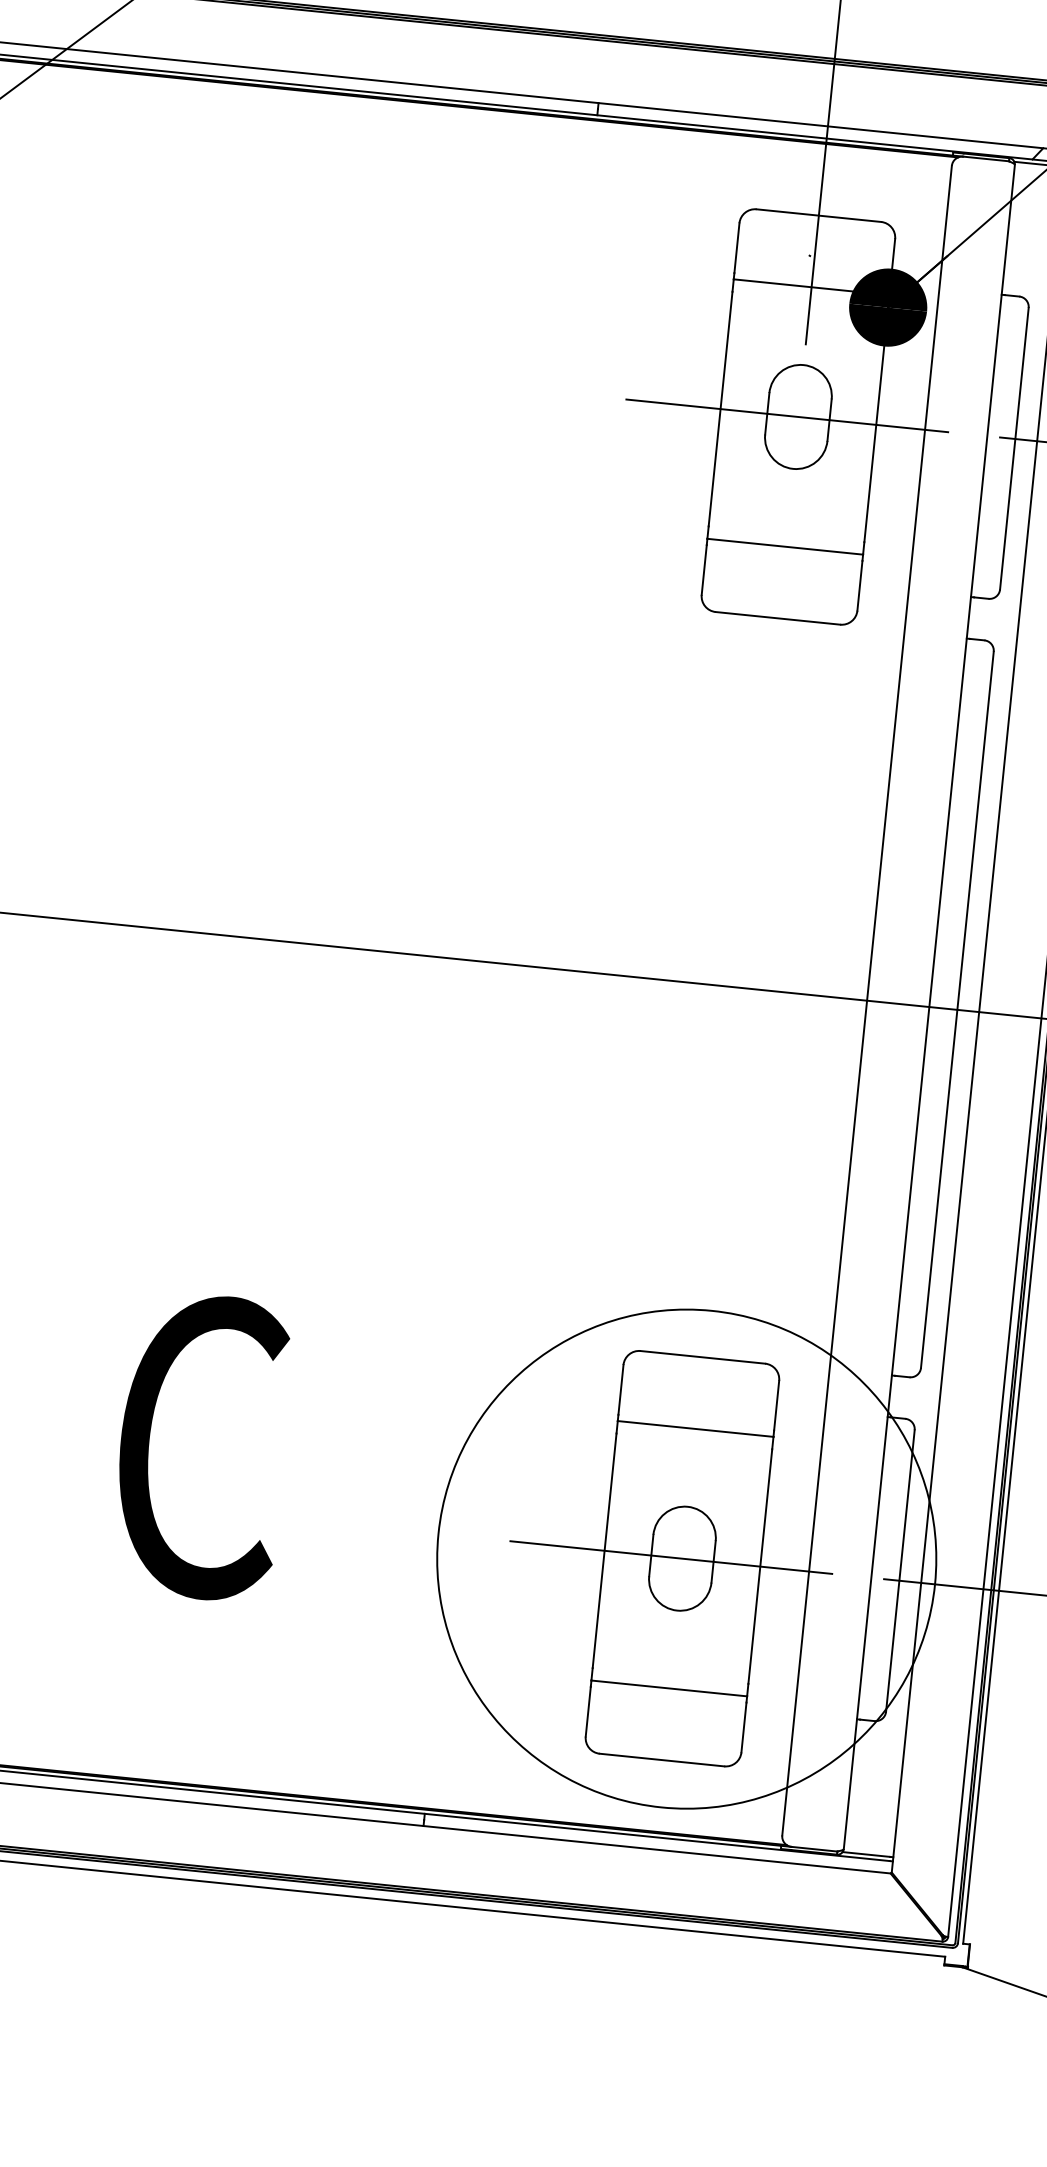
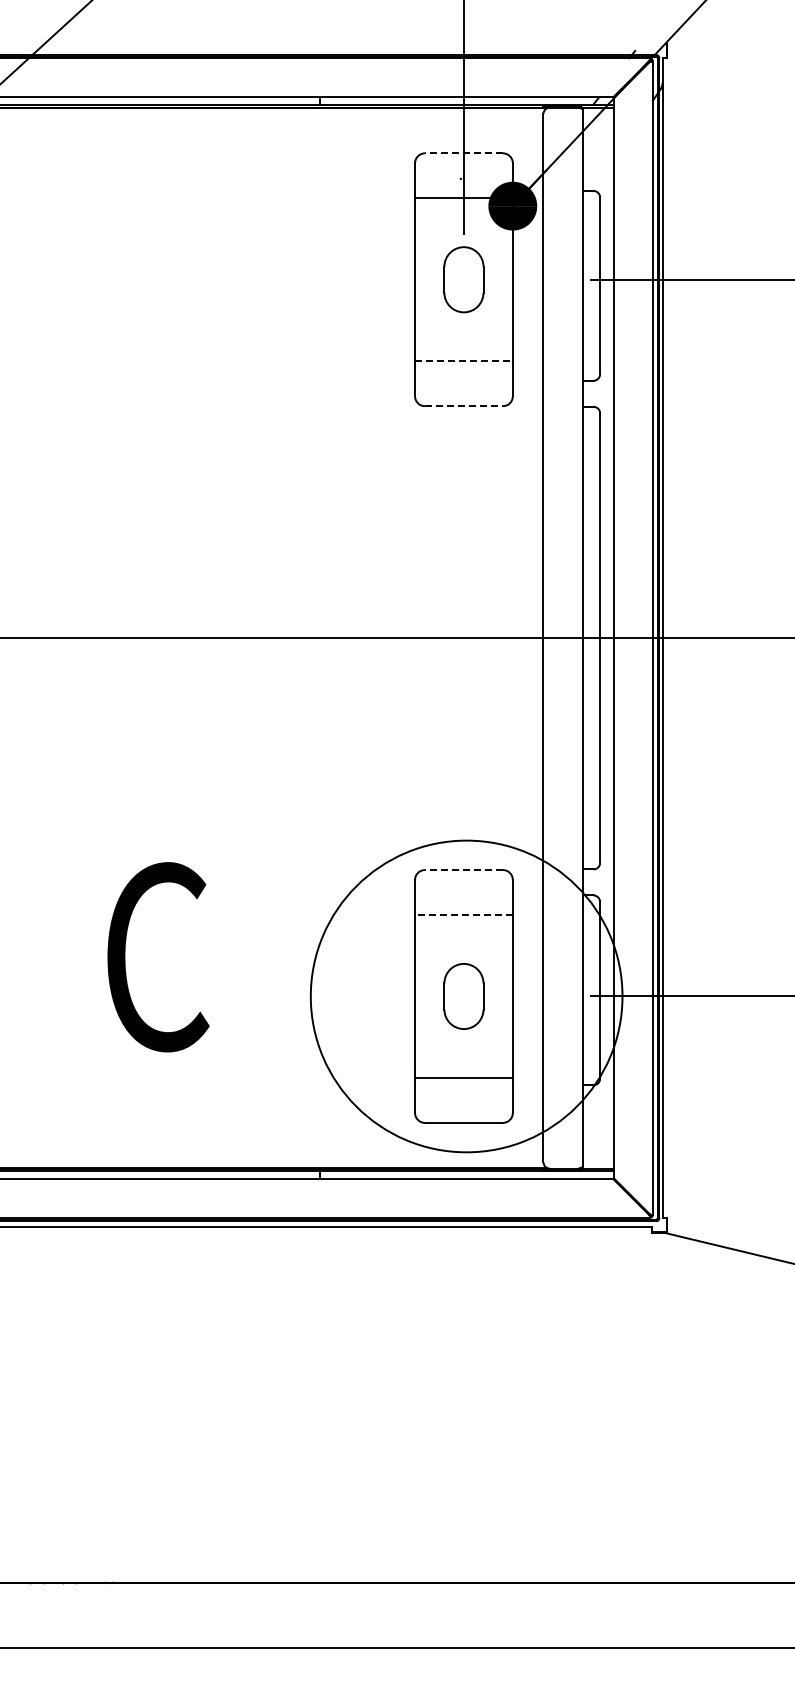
line: (818, 215) -> (463, 153), solid -> dashed
line: (786, 415) -> (456, 279), removed
line: (784, 547) -> (463, 361), solid -> dashed
line: (778, 618) -> (464, 406), solid -> dashed
line: (702, 1357) -> (463, 870), solid -> dashed
line: (694, 1429) -> (463, 915), solid -> dashed
line: (670, 1557) -> (456, 996), removed

